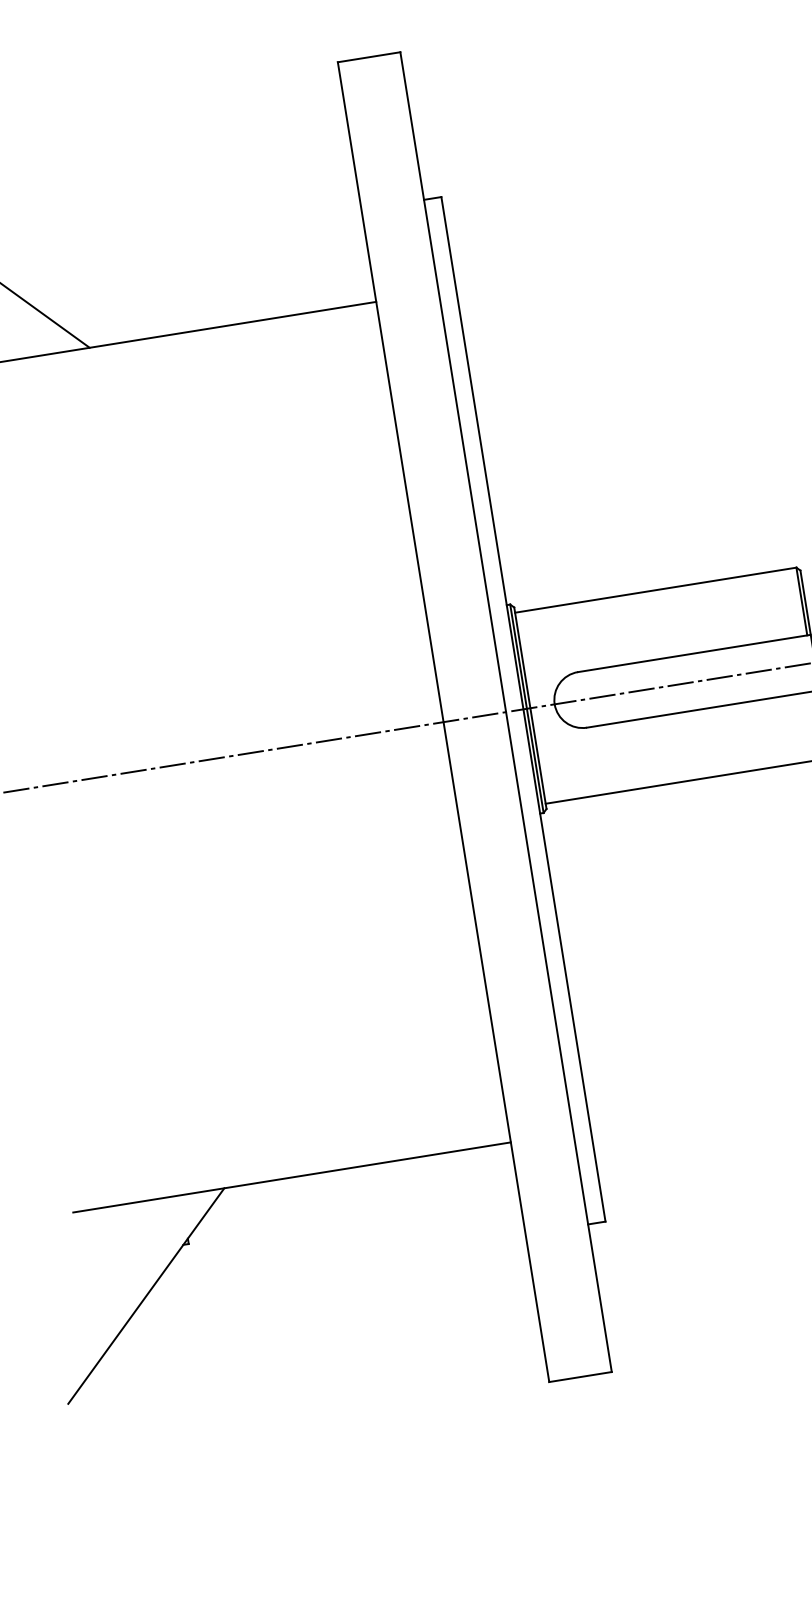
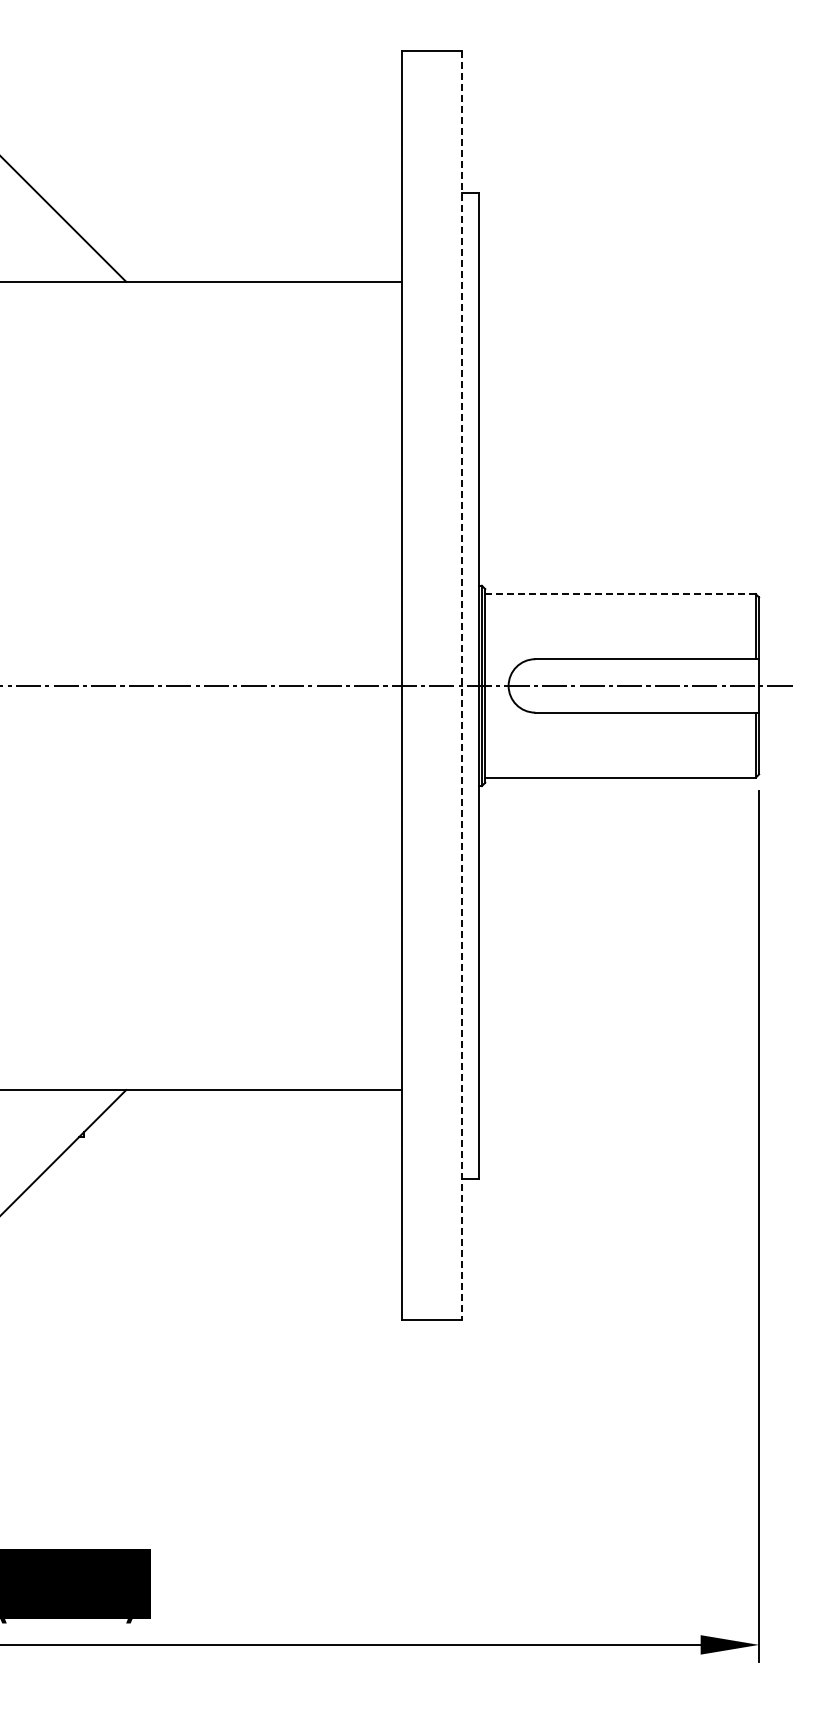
line: (656, 590) -> (621, 594), solid -> dashed
line: (505, 711) -> (461, 685), solid -> dashed

